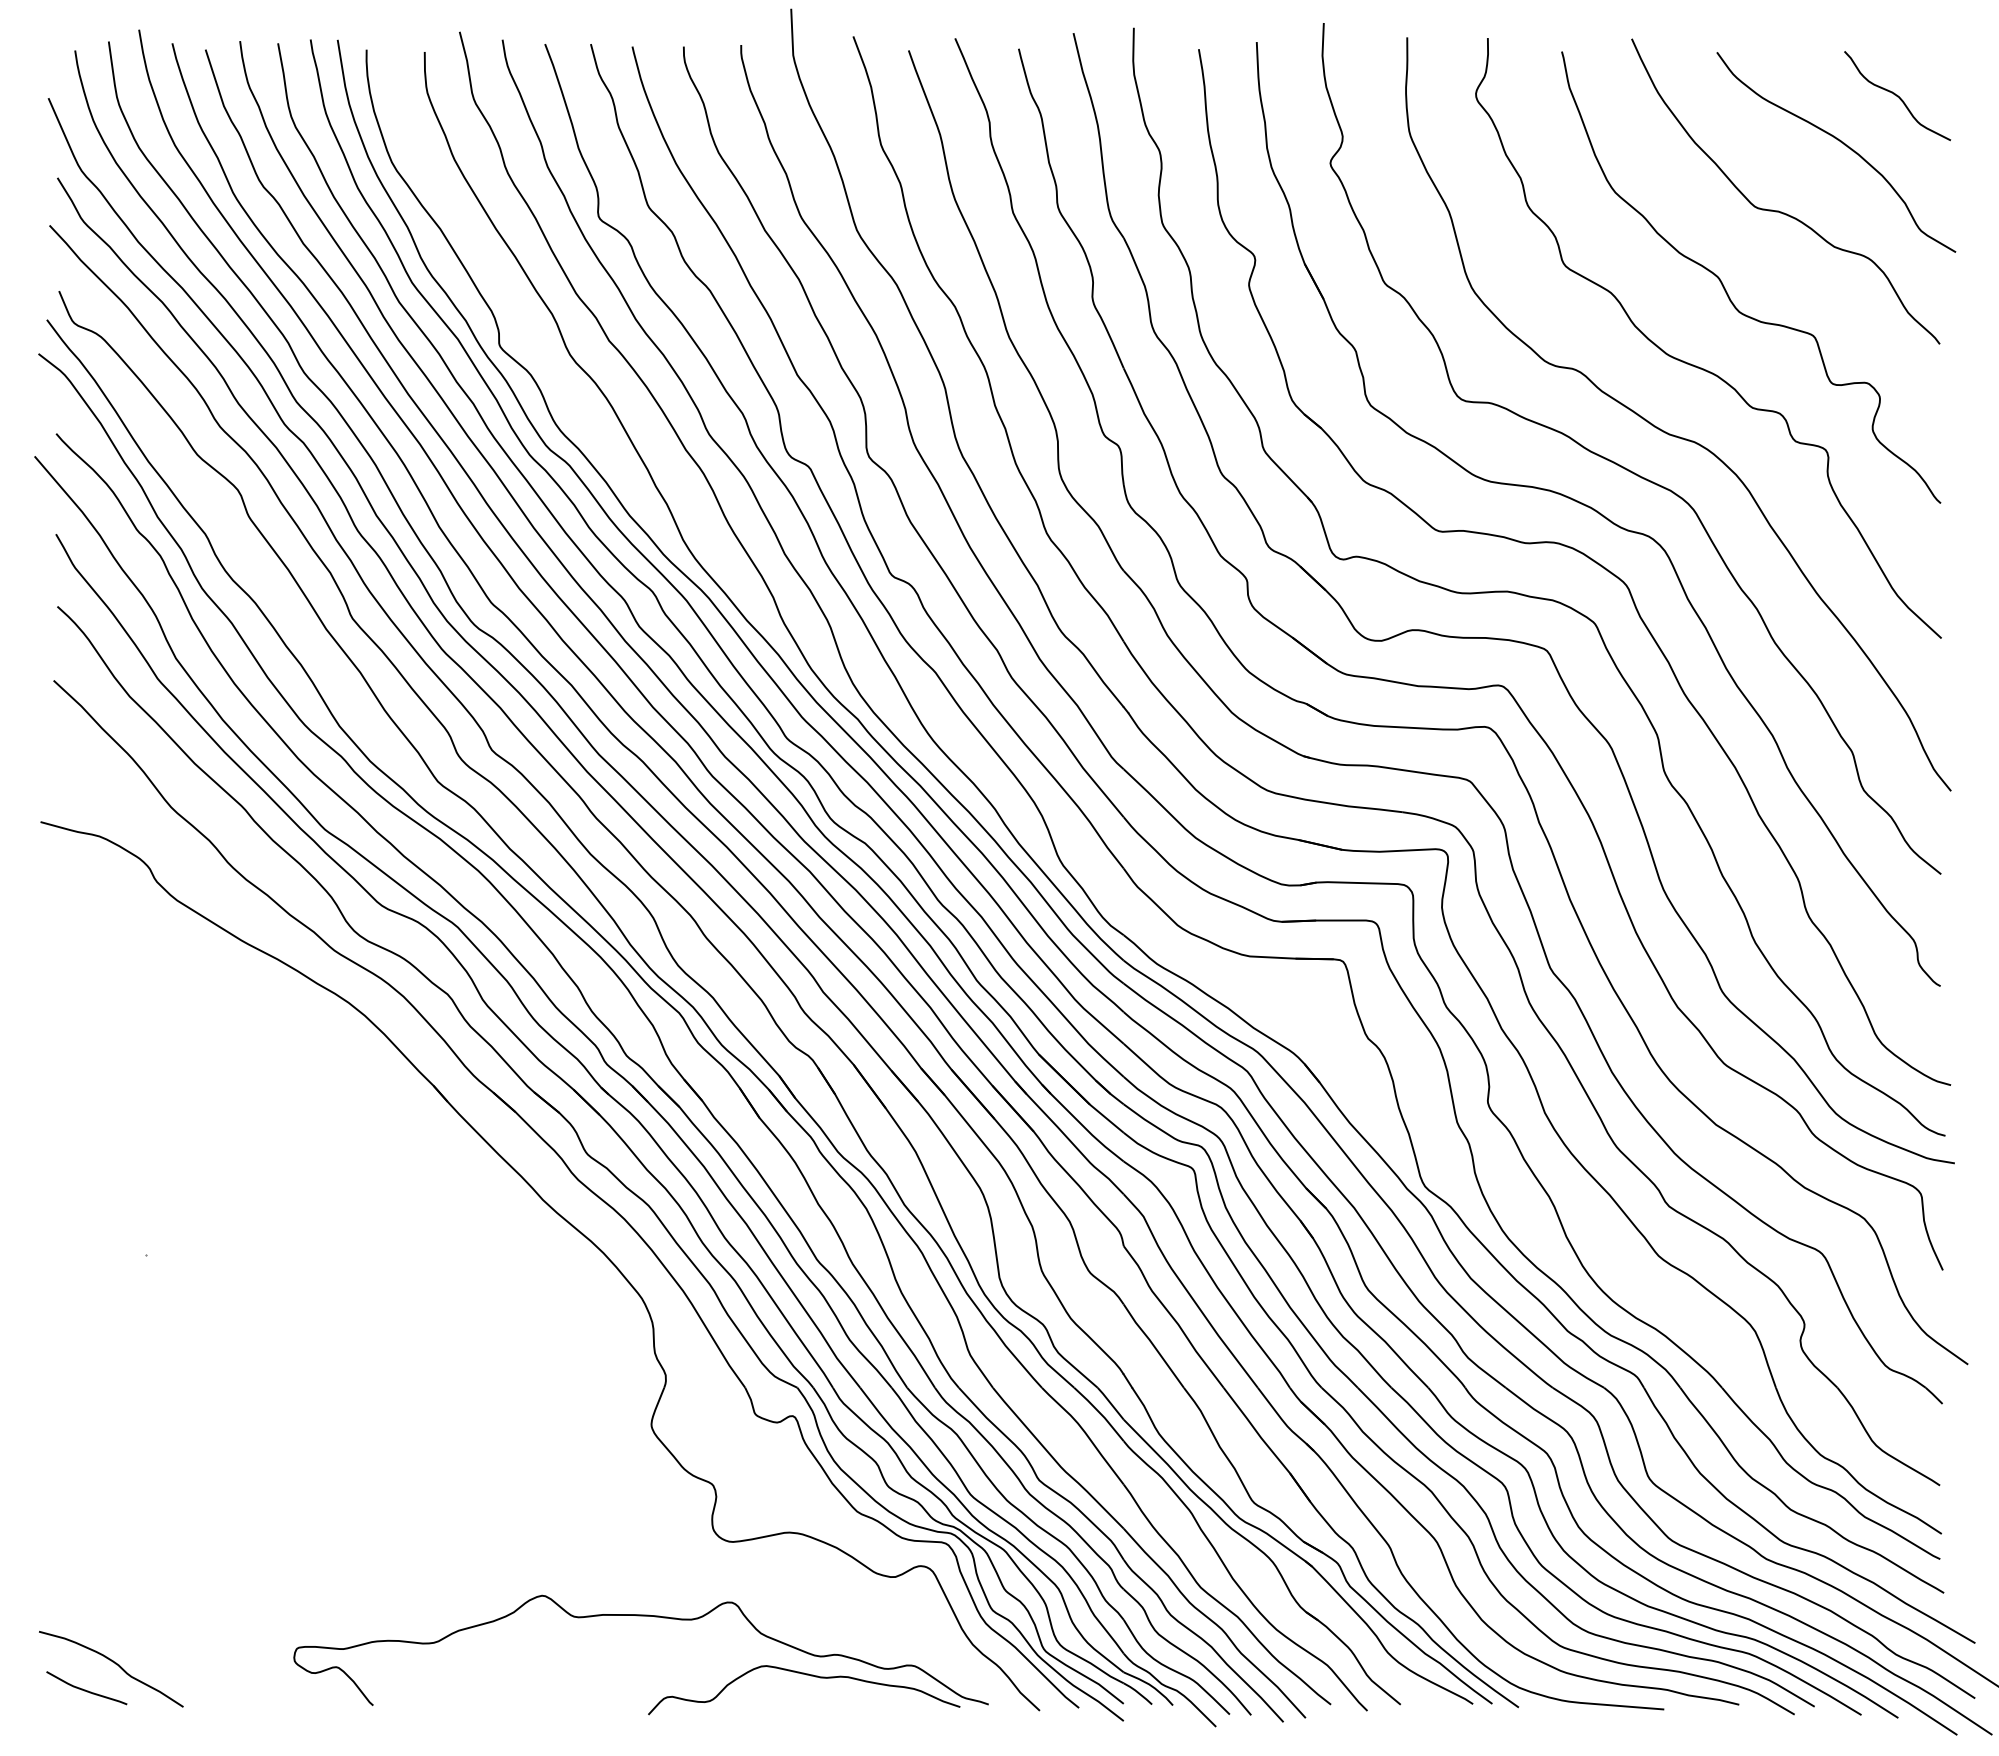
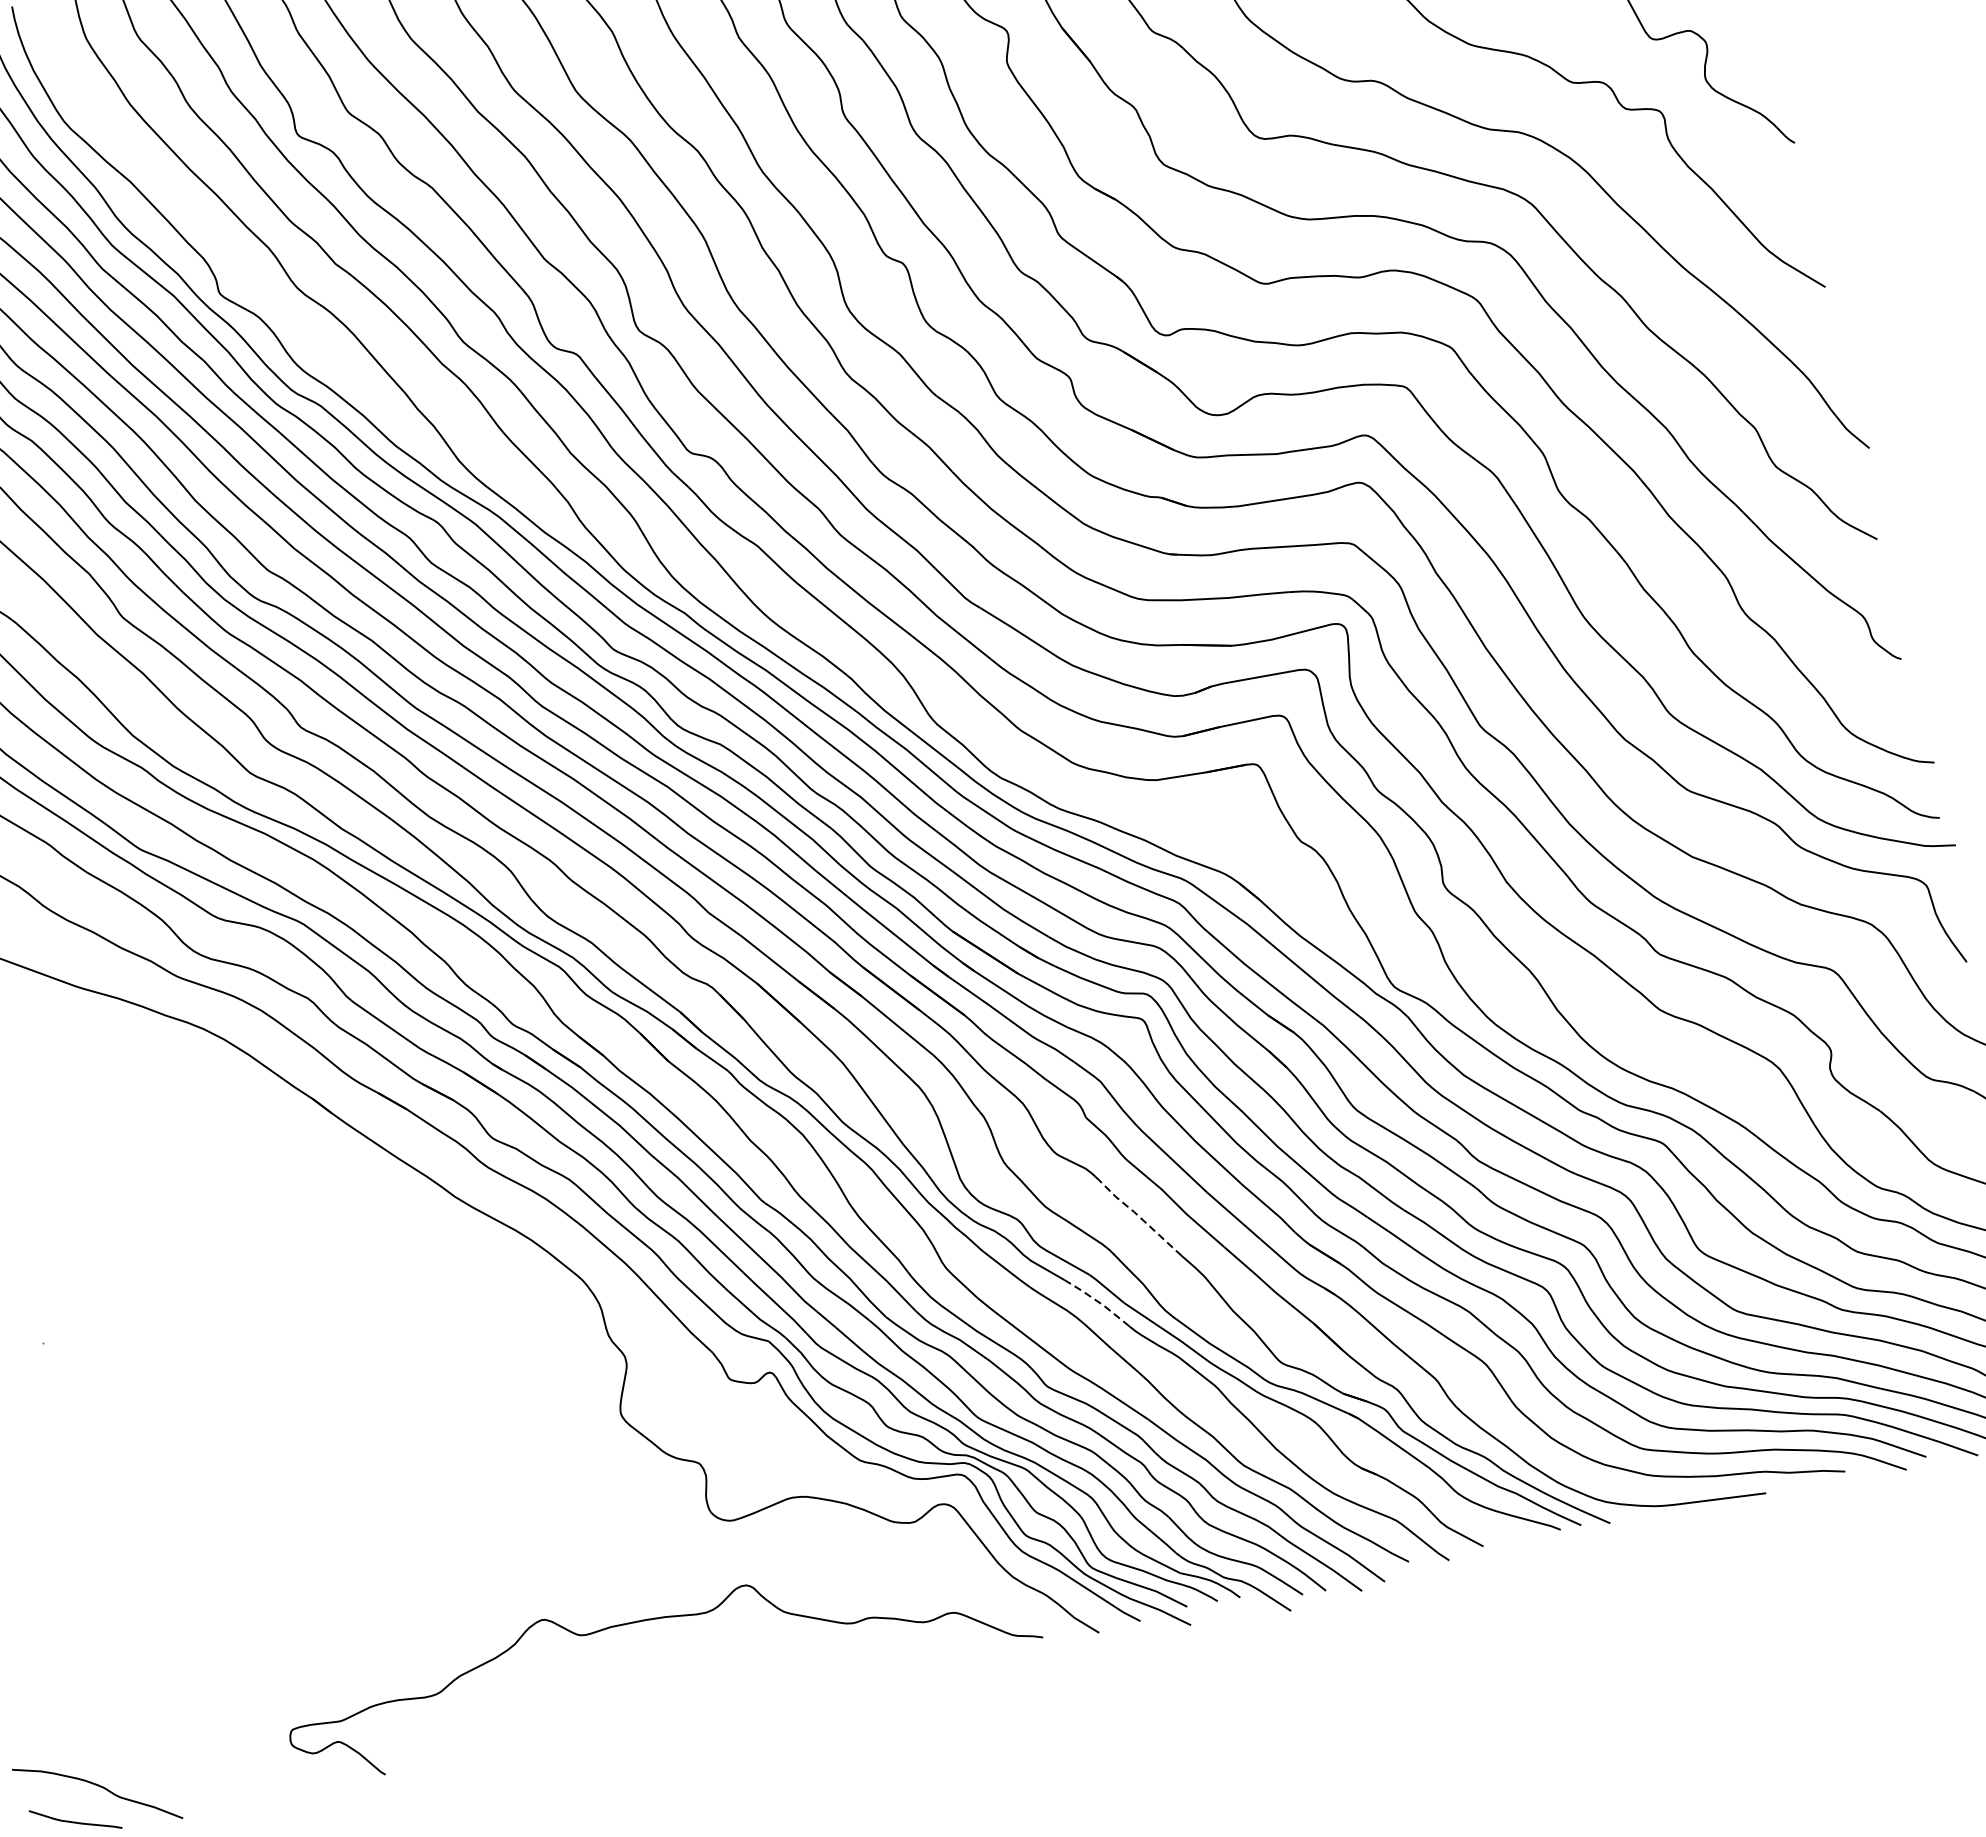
line: (1153, 1345) -> (1139, 1217), solid -> dashed
line: (1099, 1413) -> (1097, 1301), solid -> dashed
curve: (806, 1675) -> (841, 1646), removed

